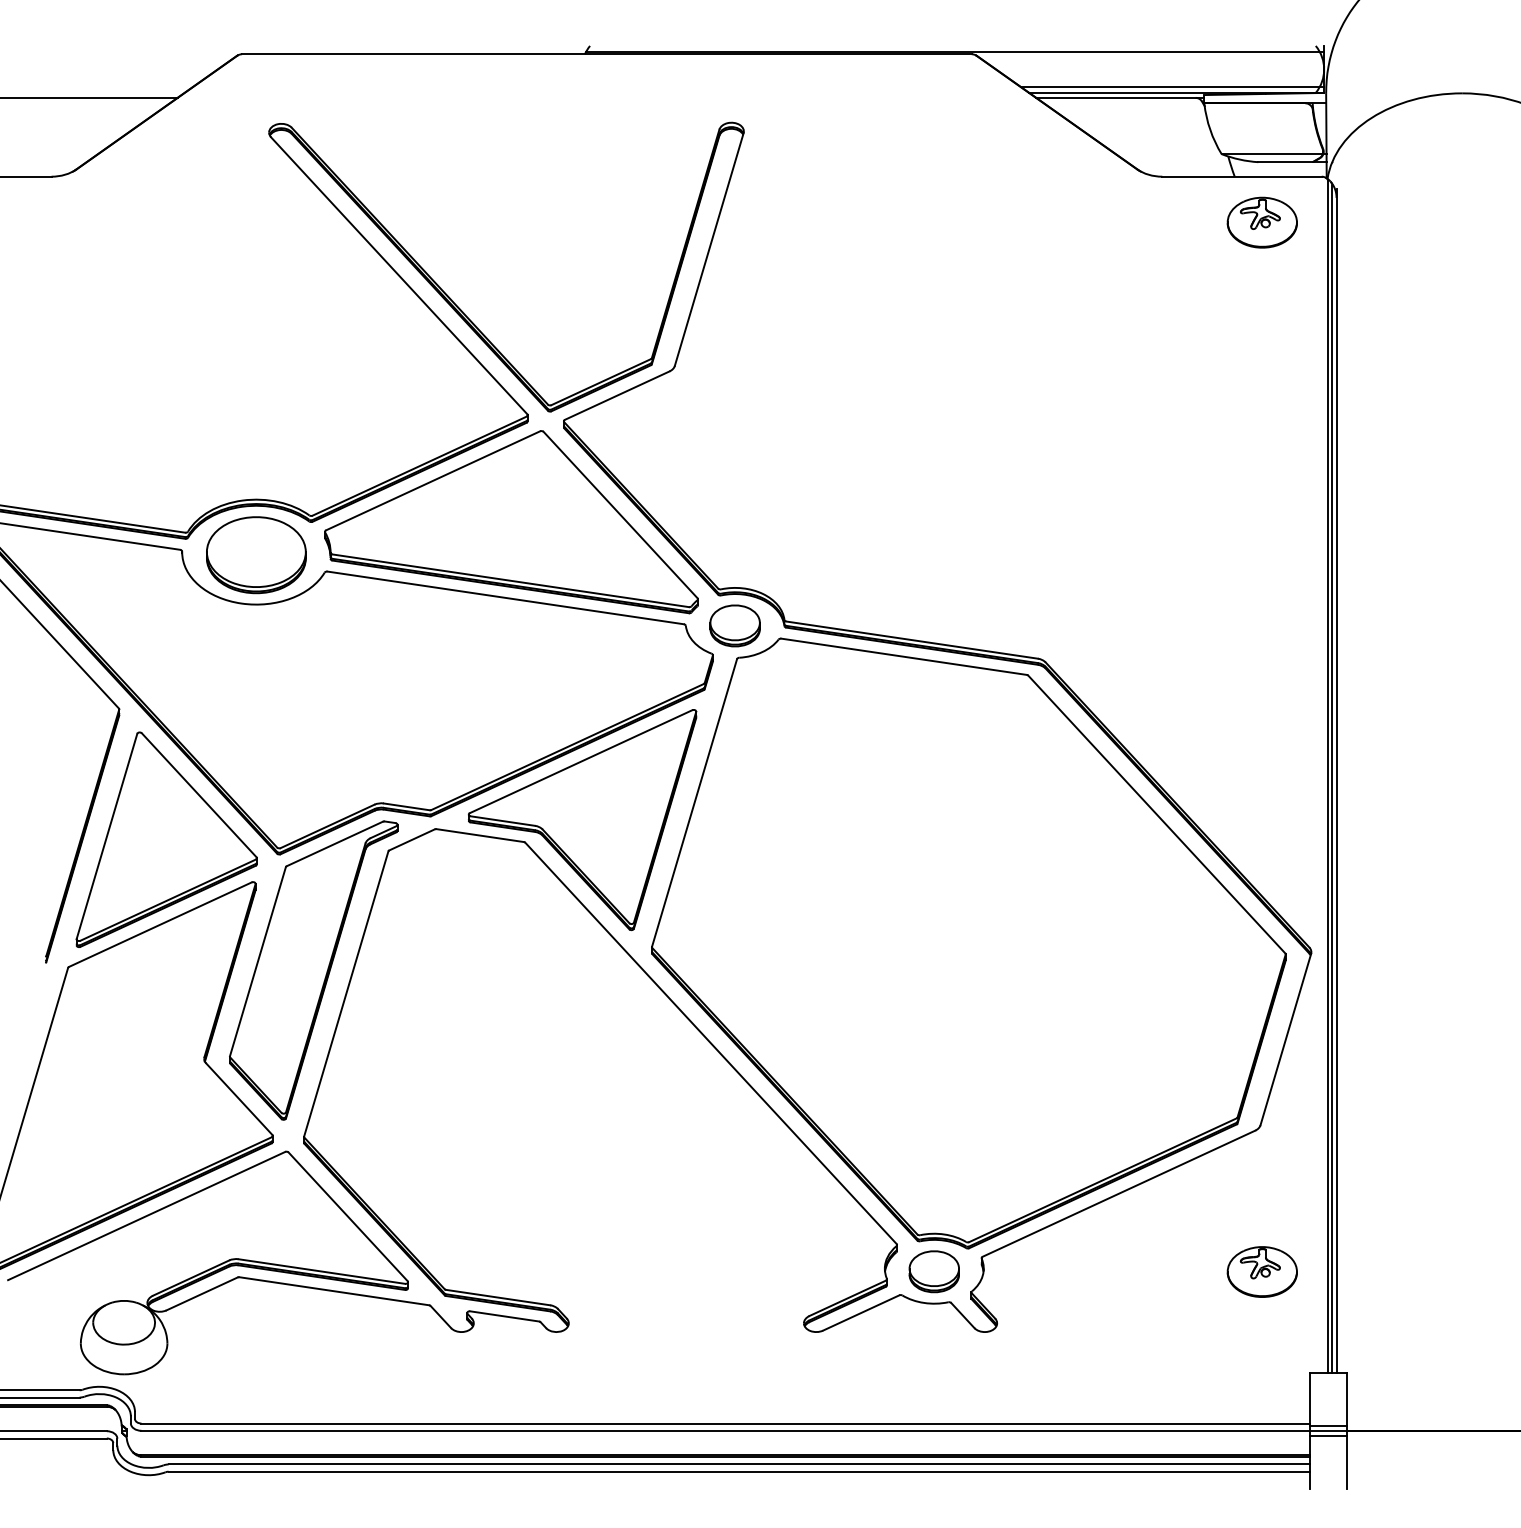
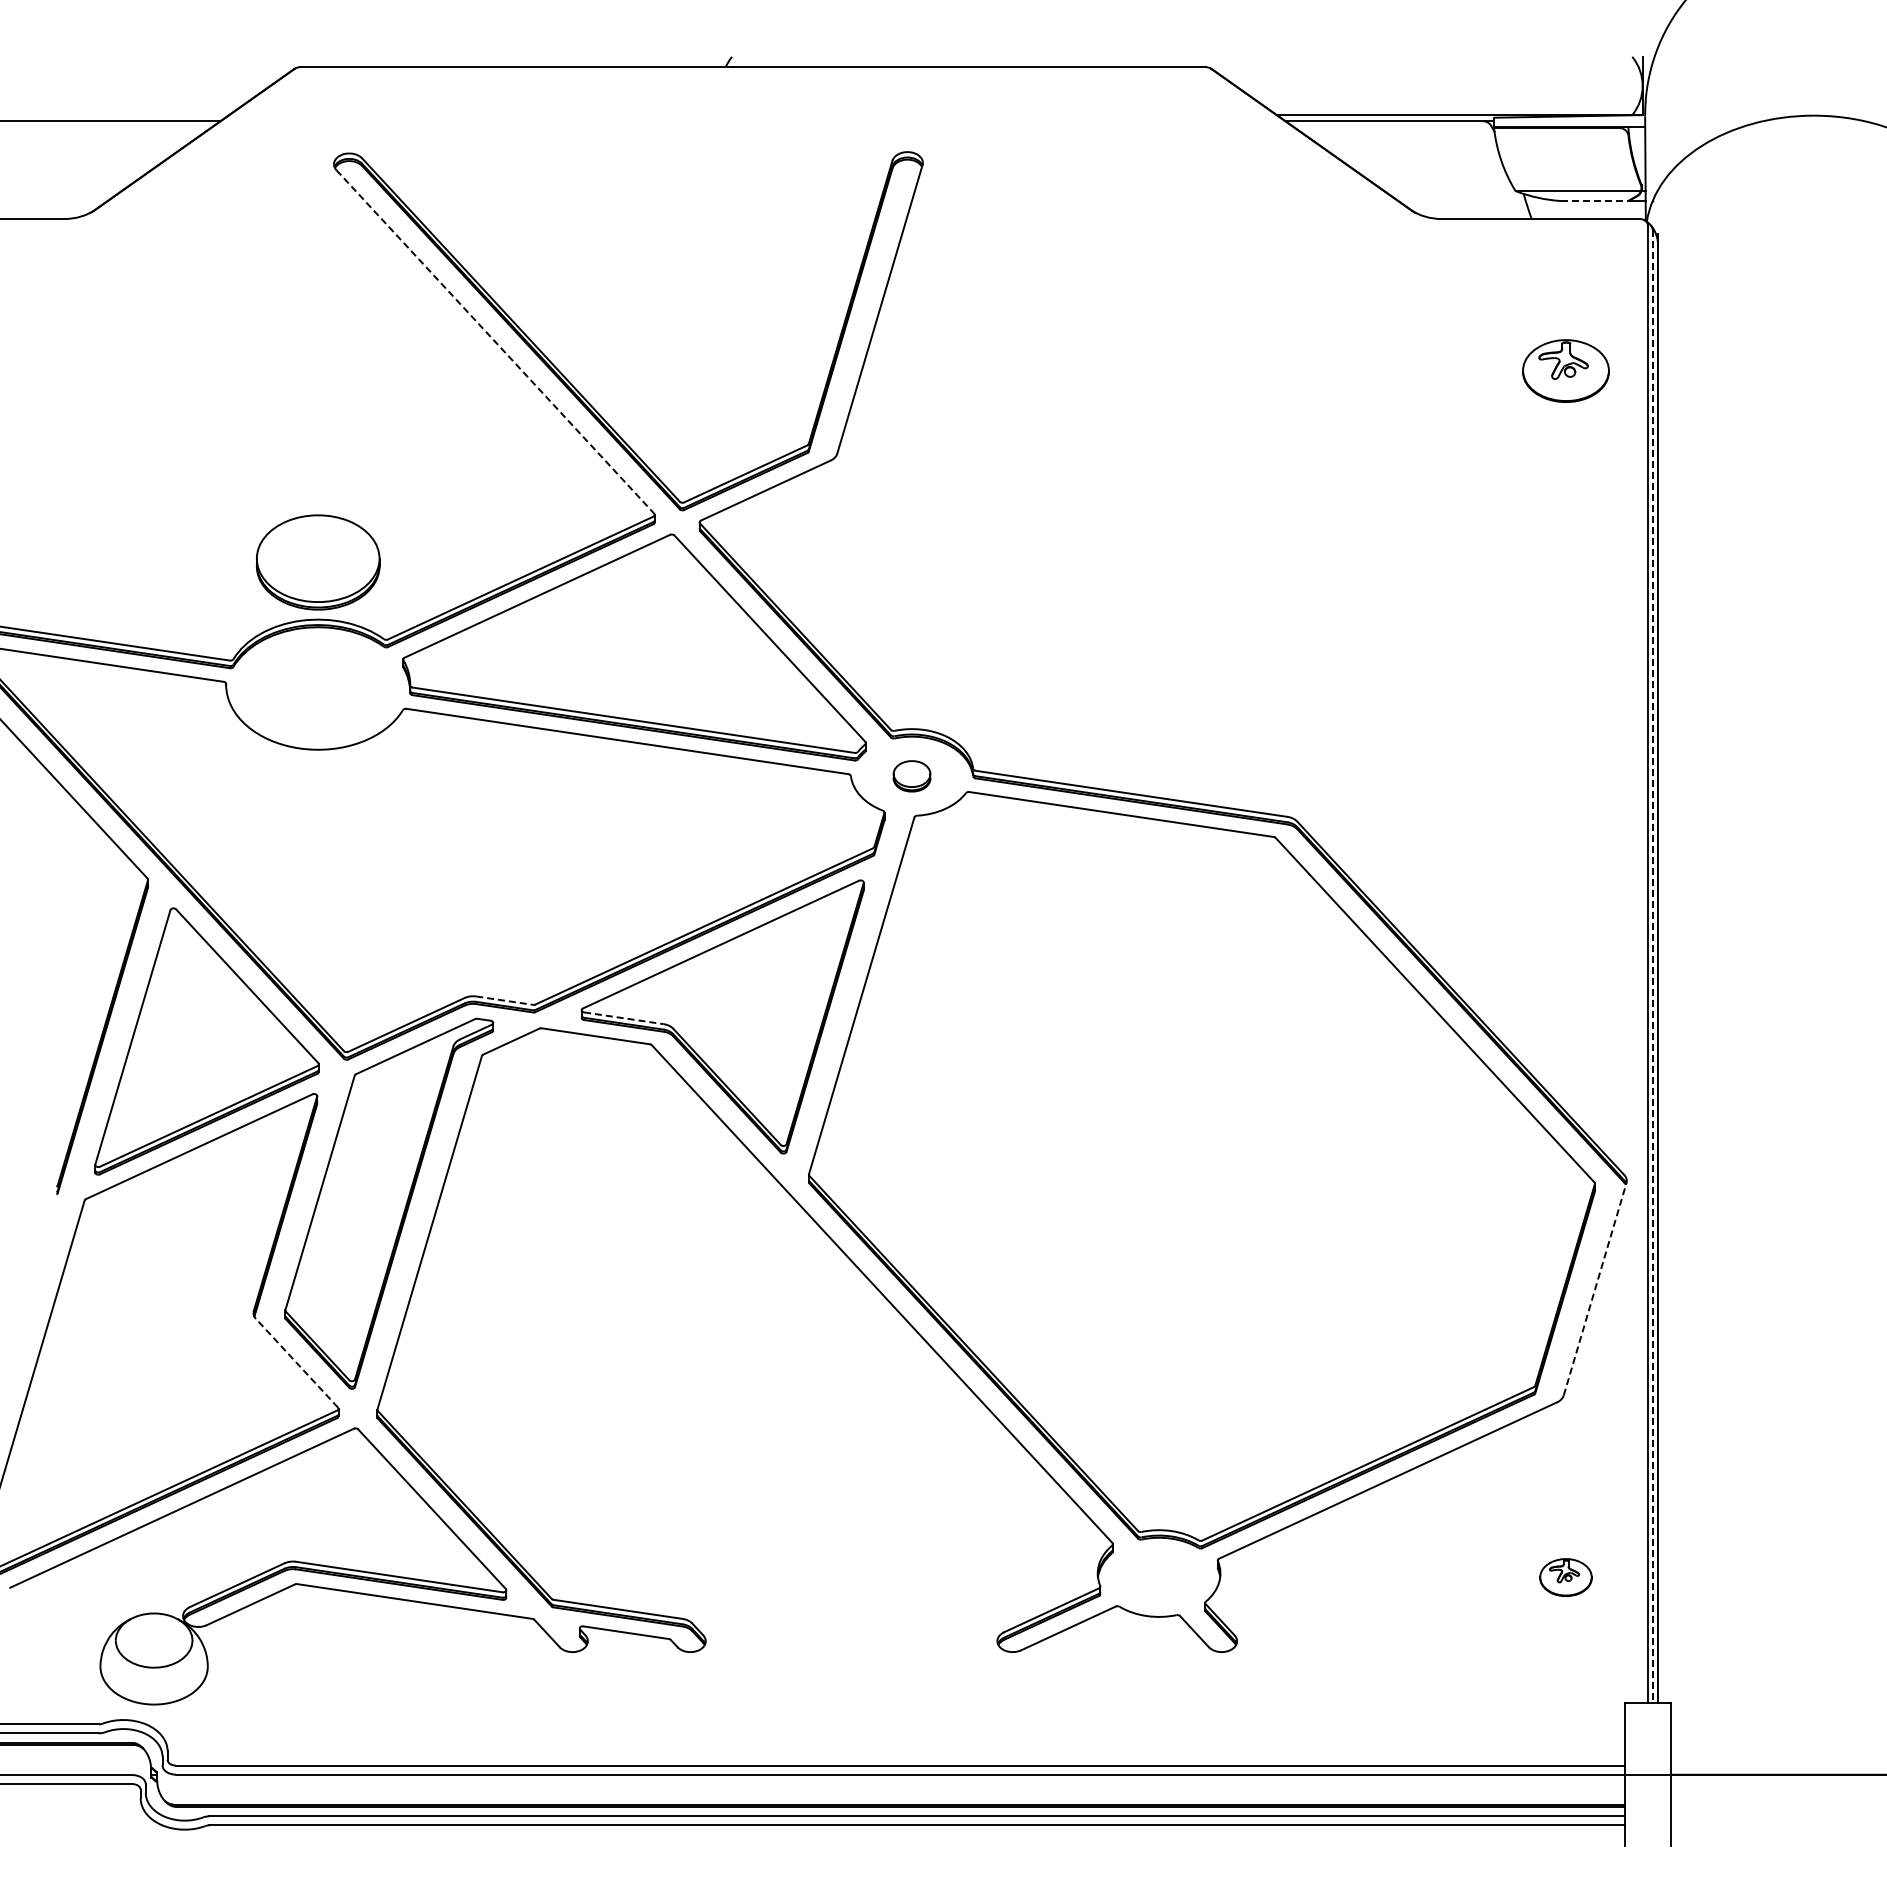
line: (954, 52) -> (1184, 64), removed
line: (1172, 86) -> (1454, 107), removed
line: (1285, 162) -> (1594, 201), solid -> dashed
part: (1261, 222) -> (1565, 370), moved
line: (399, 275) -> (495, 341), solid -> dashed
part: (256, 555) -> (318, 562), moved
part: (734, 626) -> (911, 776), size x0.6
line: (1332, 779) -> (1652, 966), solid -> dashed
line: (406, 806) -> (504, 1000), solid -> dashed
line: (503, 821) -> (624, 1018), solid -> dashed
line: (1286, 1039) -> (1595, 1289), solid -> dashed
line: (238, 1098) -> (296, 1362), solid -> dashed
part: (933, 1271) -> (1158, 1577), removed
part: (1261, 1271) -> (1565, 1577), size x0.6
line: (1328, 1425) -> (1648, 1768), removed
line: (1328, 1436) -> (1648, 1781), removed

